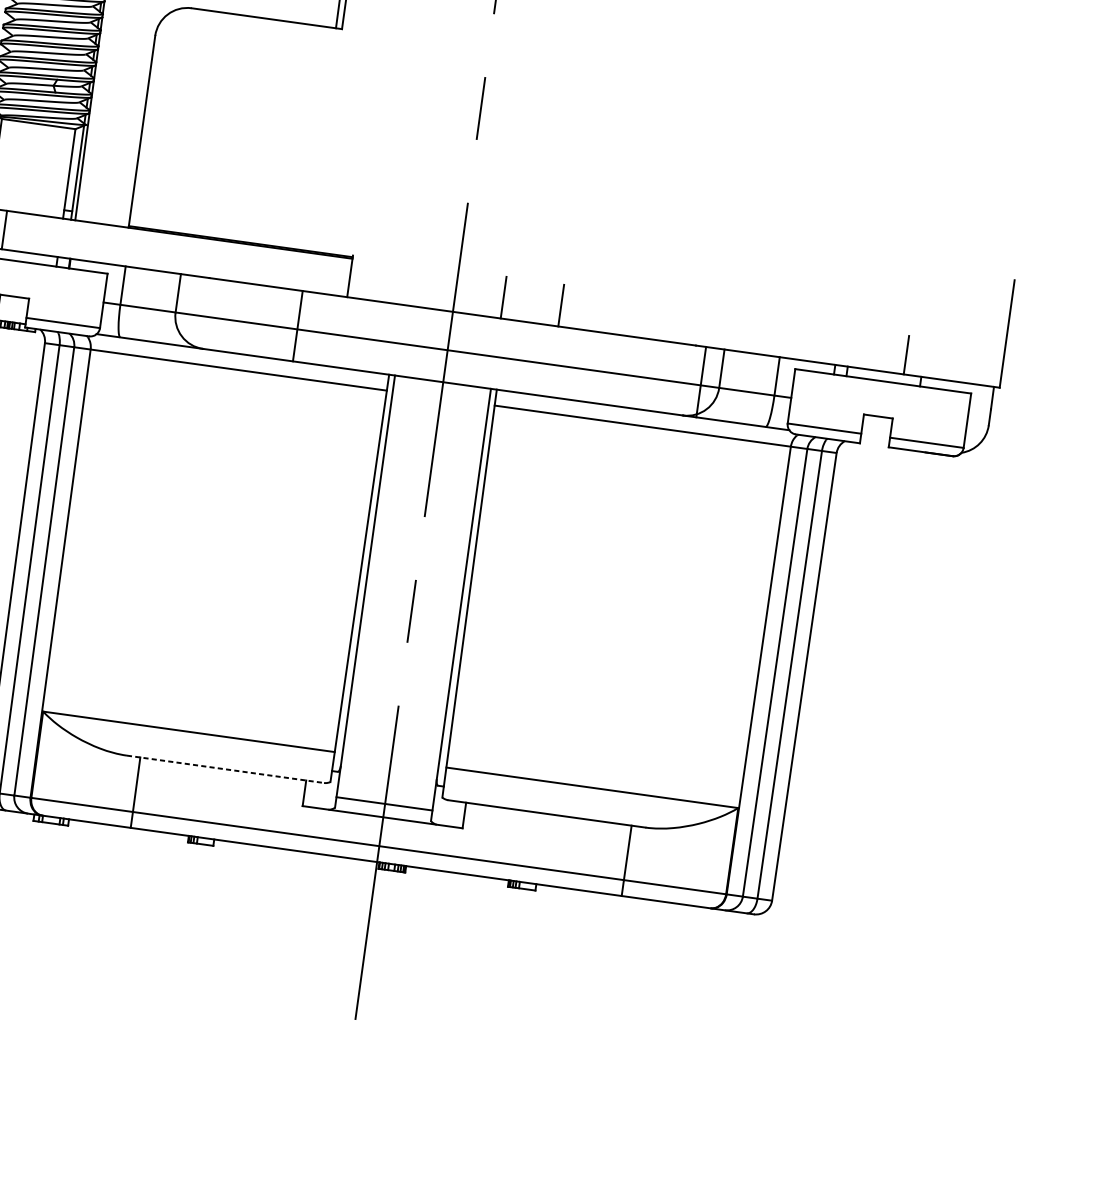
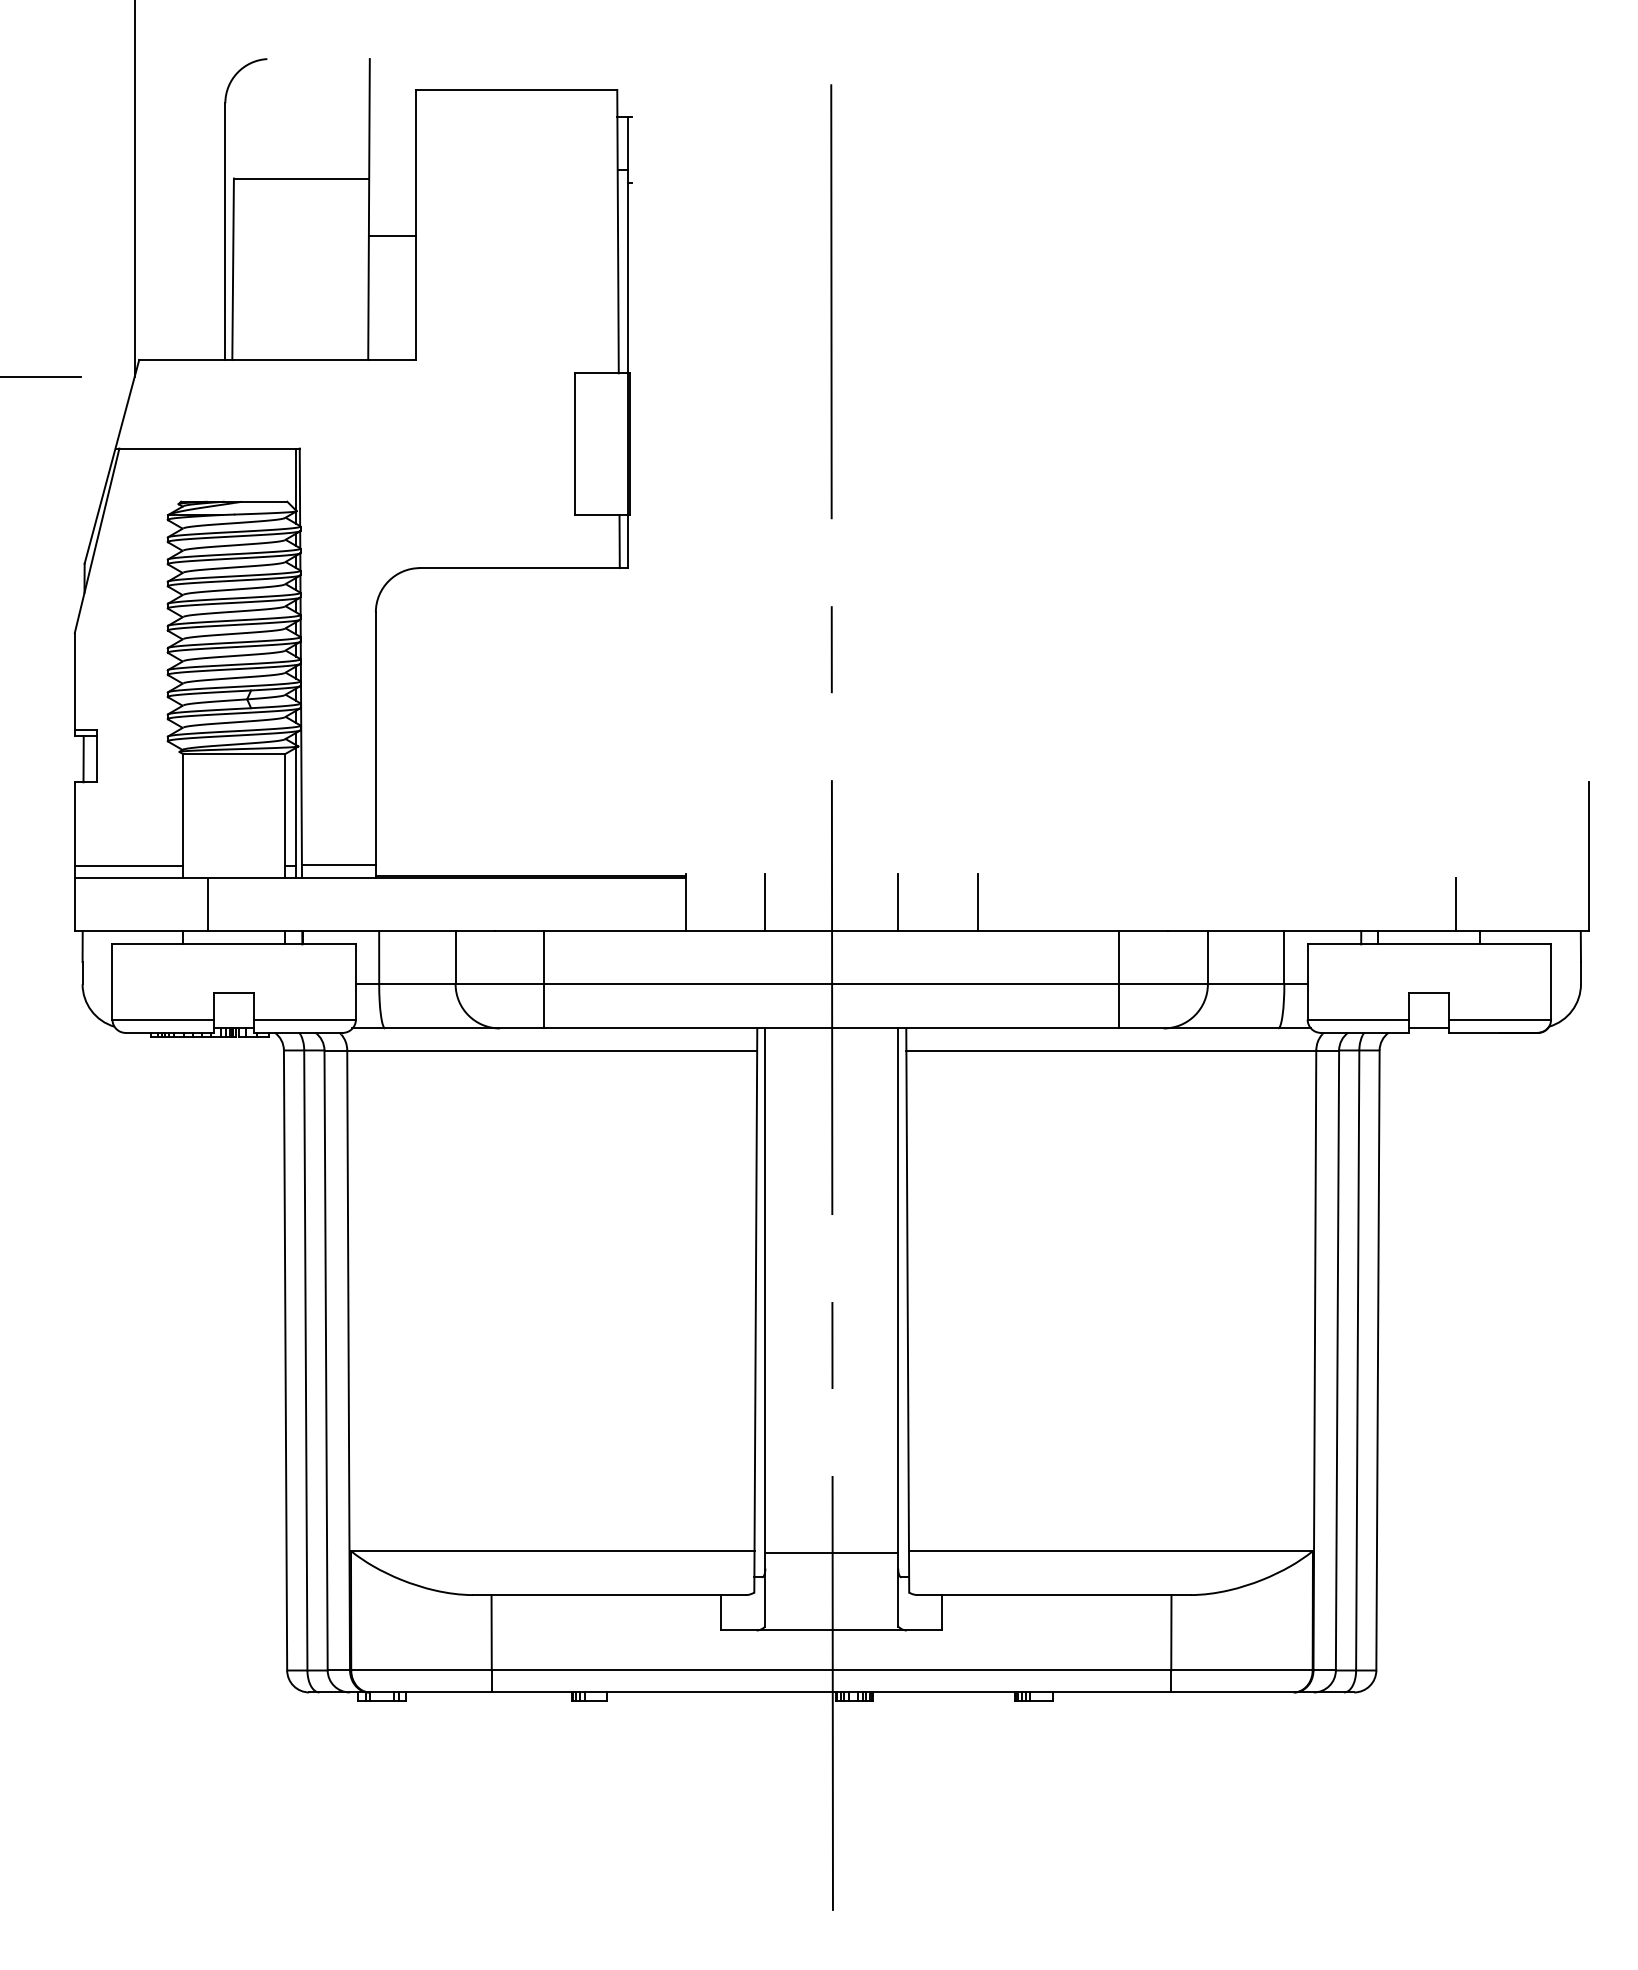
line: (102, 214) -> (338, 865), added
line: (407, 284) -> (765, 902), added
line: (298, 326) -> (544, 979), moved
line: (701, 381) -> (1119, 979), moved
line: (874, 442) -> (1429, 1028), added
line: (225, 769) -> (609, 1595), dashed -> solid
line: (384, 804) -> (831, 1553), moved

